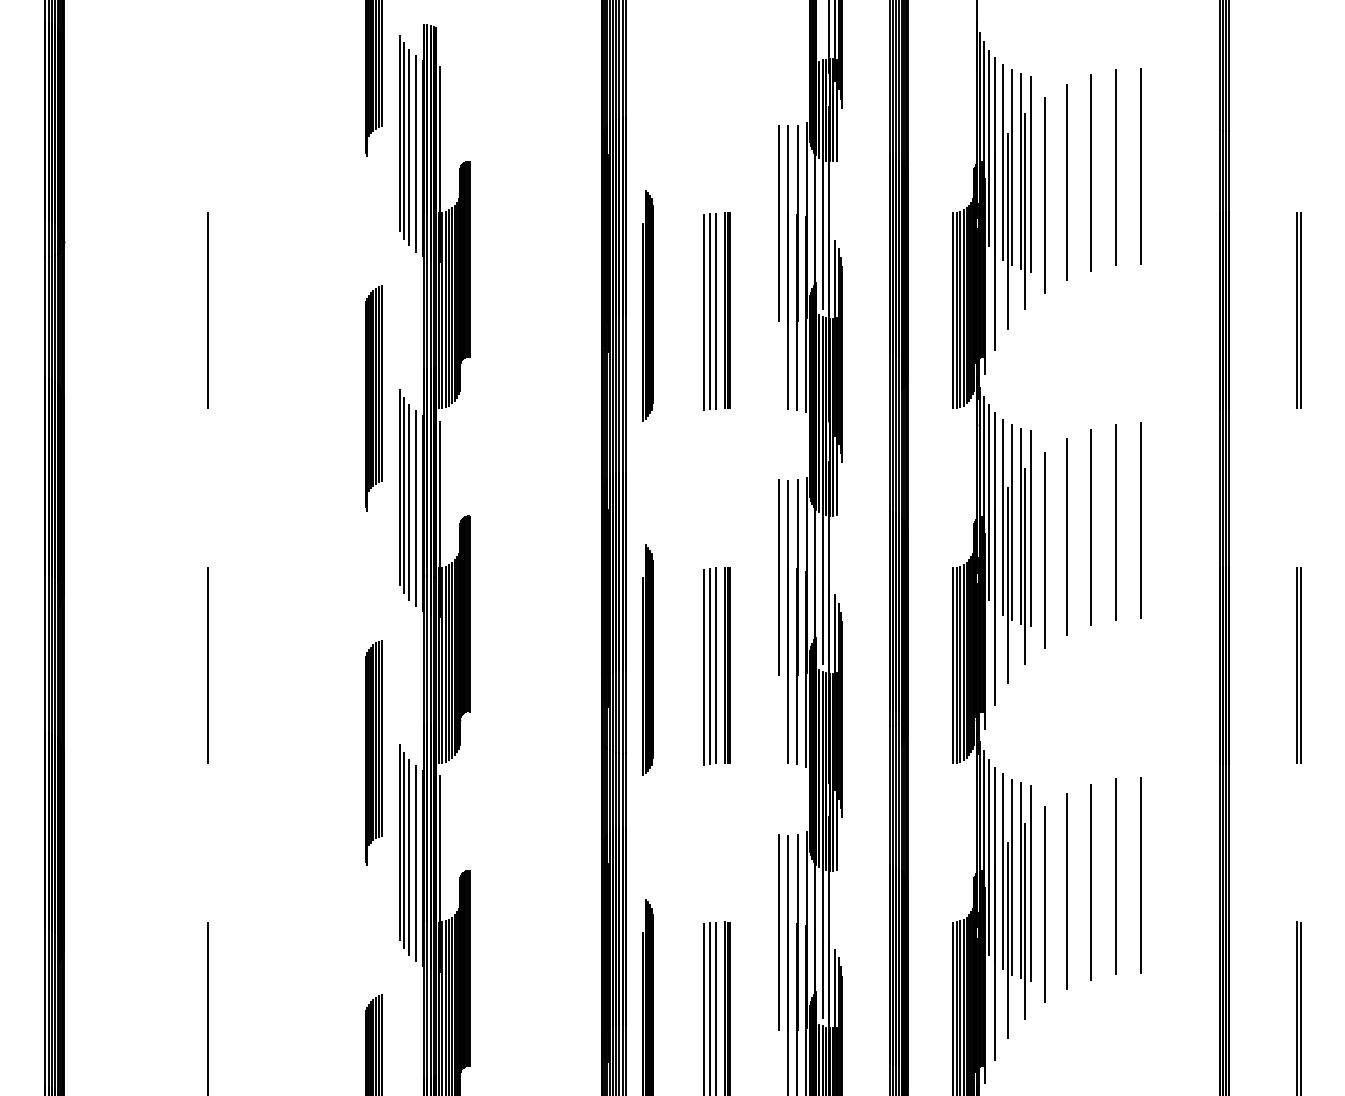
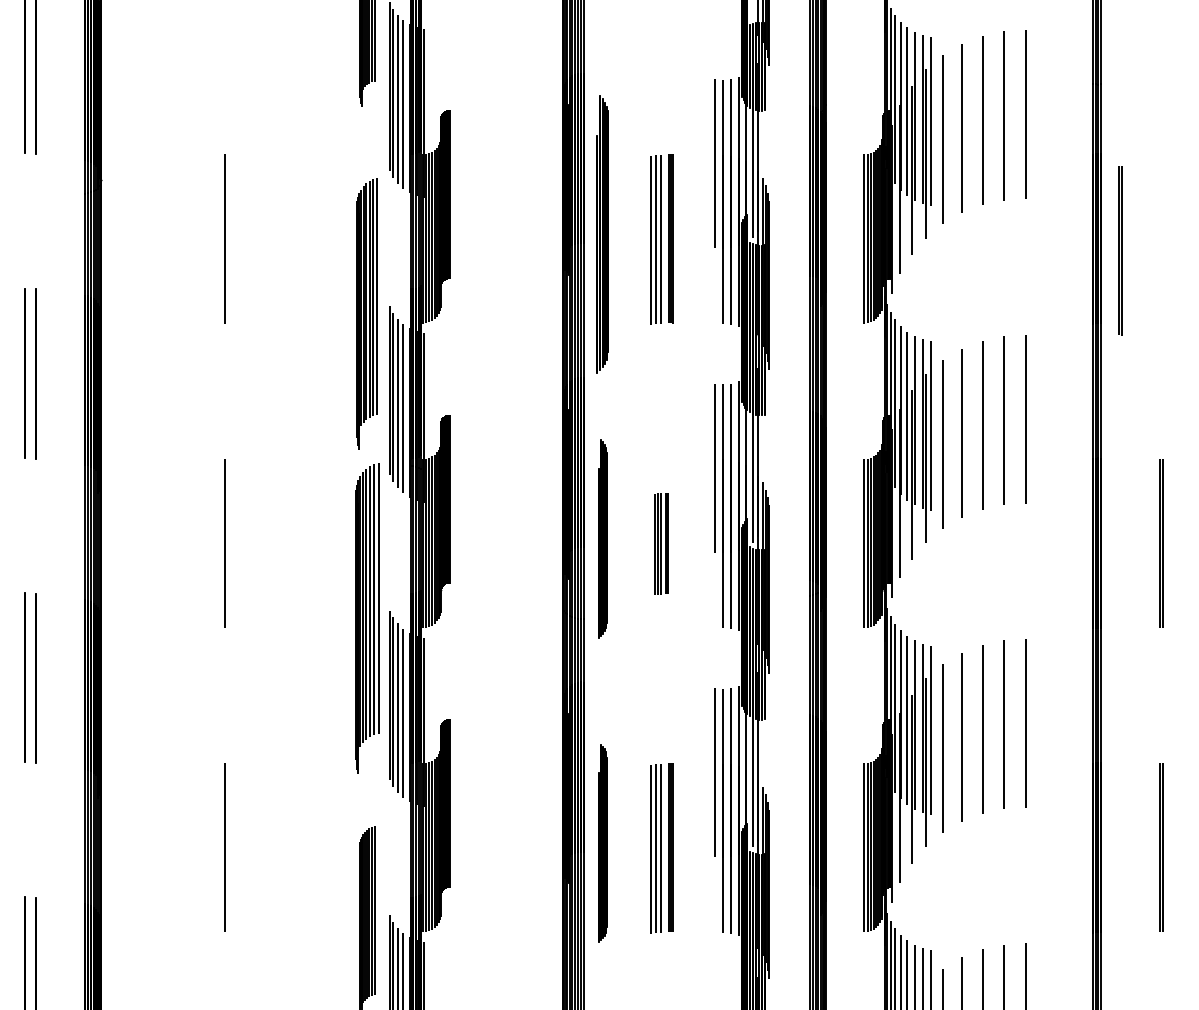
part: (647, 305) -> (602, 234), size x1.4
line: (1297, 310) -> (1119, 250), moved
part: (374, 397) -> (367, 313), size x1.4
part: (716, 665) -> (661, 543), size x0.6
part: (374, 752) -> (367, 618), size x1.6

